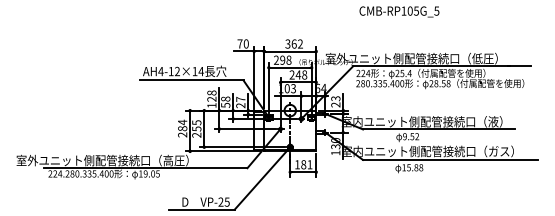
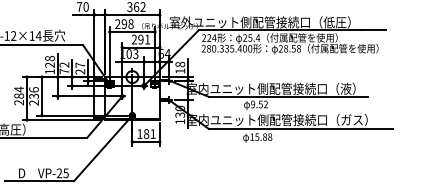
text: (301, 74) -> (144, 39), 248 -> 291
text: (225, 101) -> (64, 67), 58 -> 72
text: (335, 101) -> (179, 67), 23 -> 18
text: (196, 125) -> (33, 92), 255 -> 236

